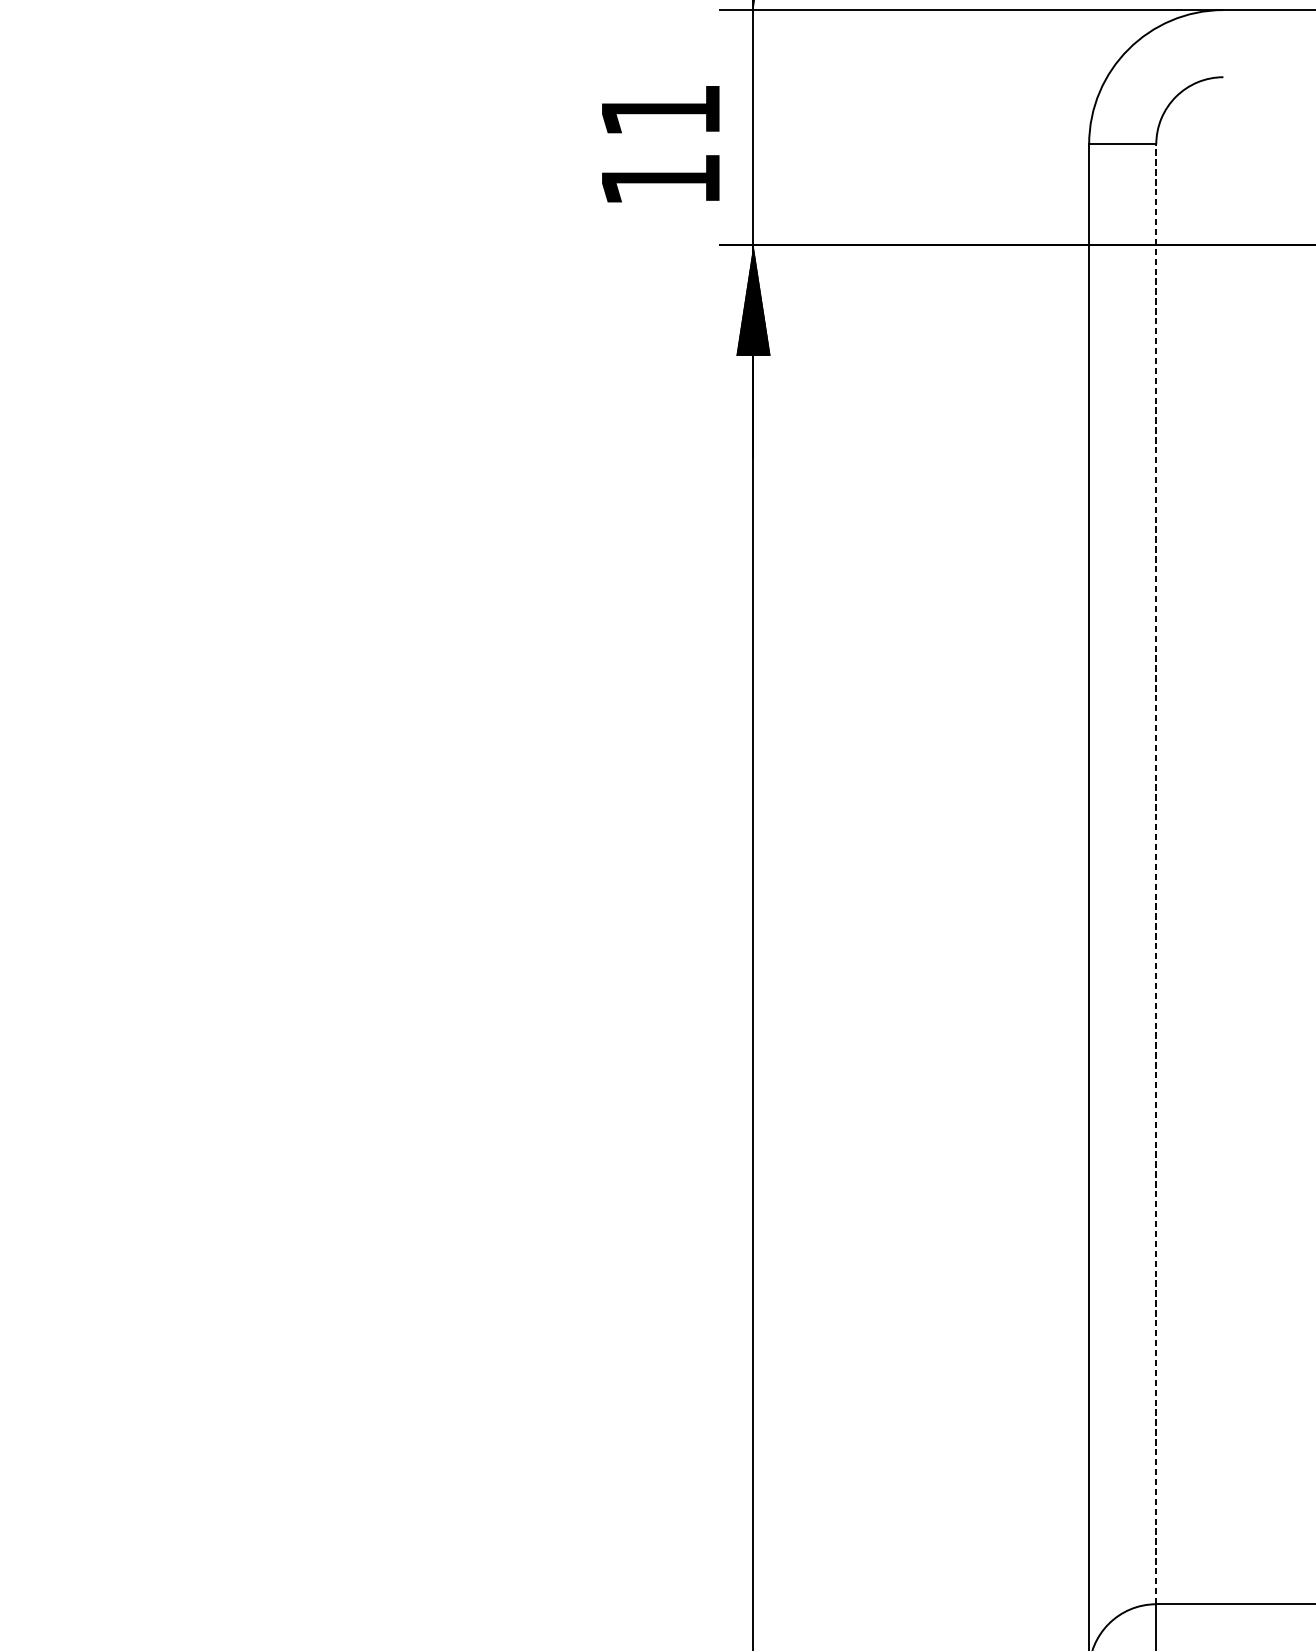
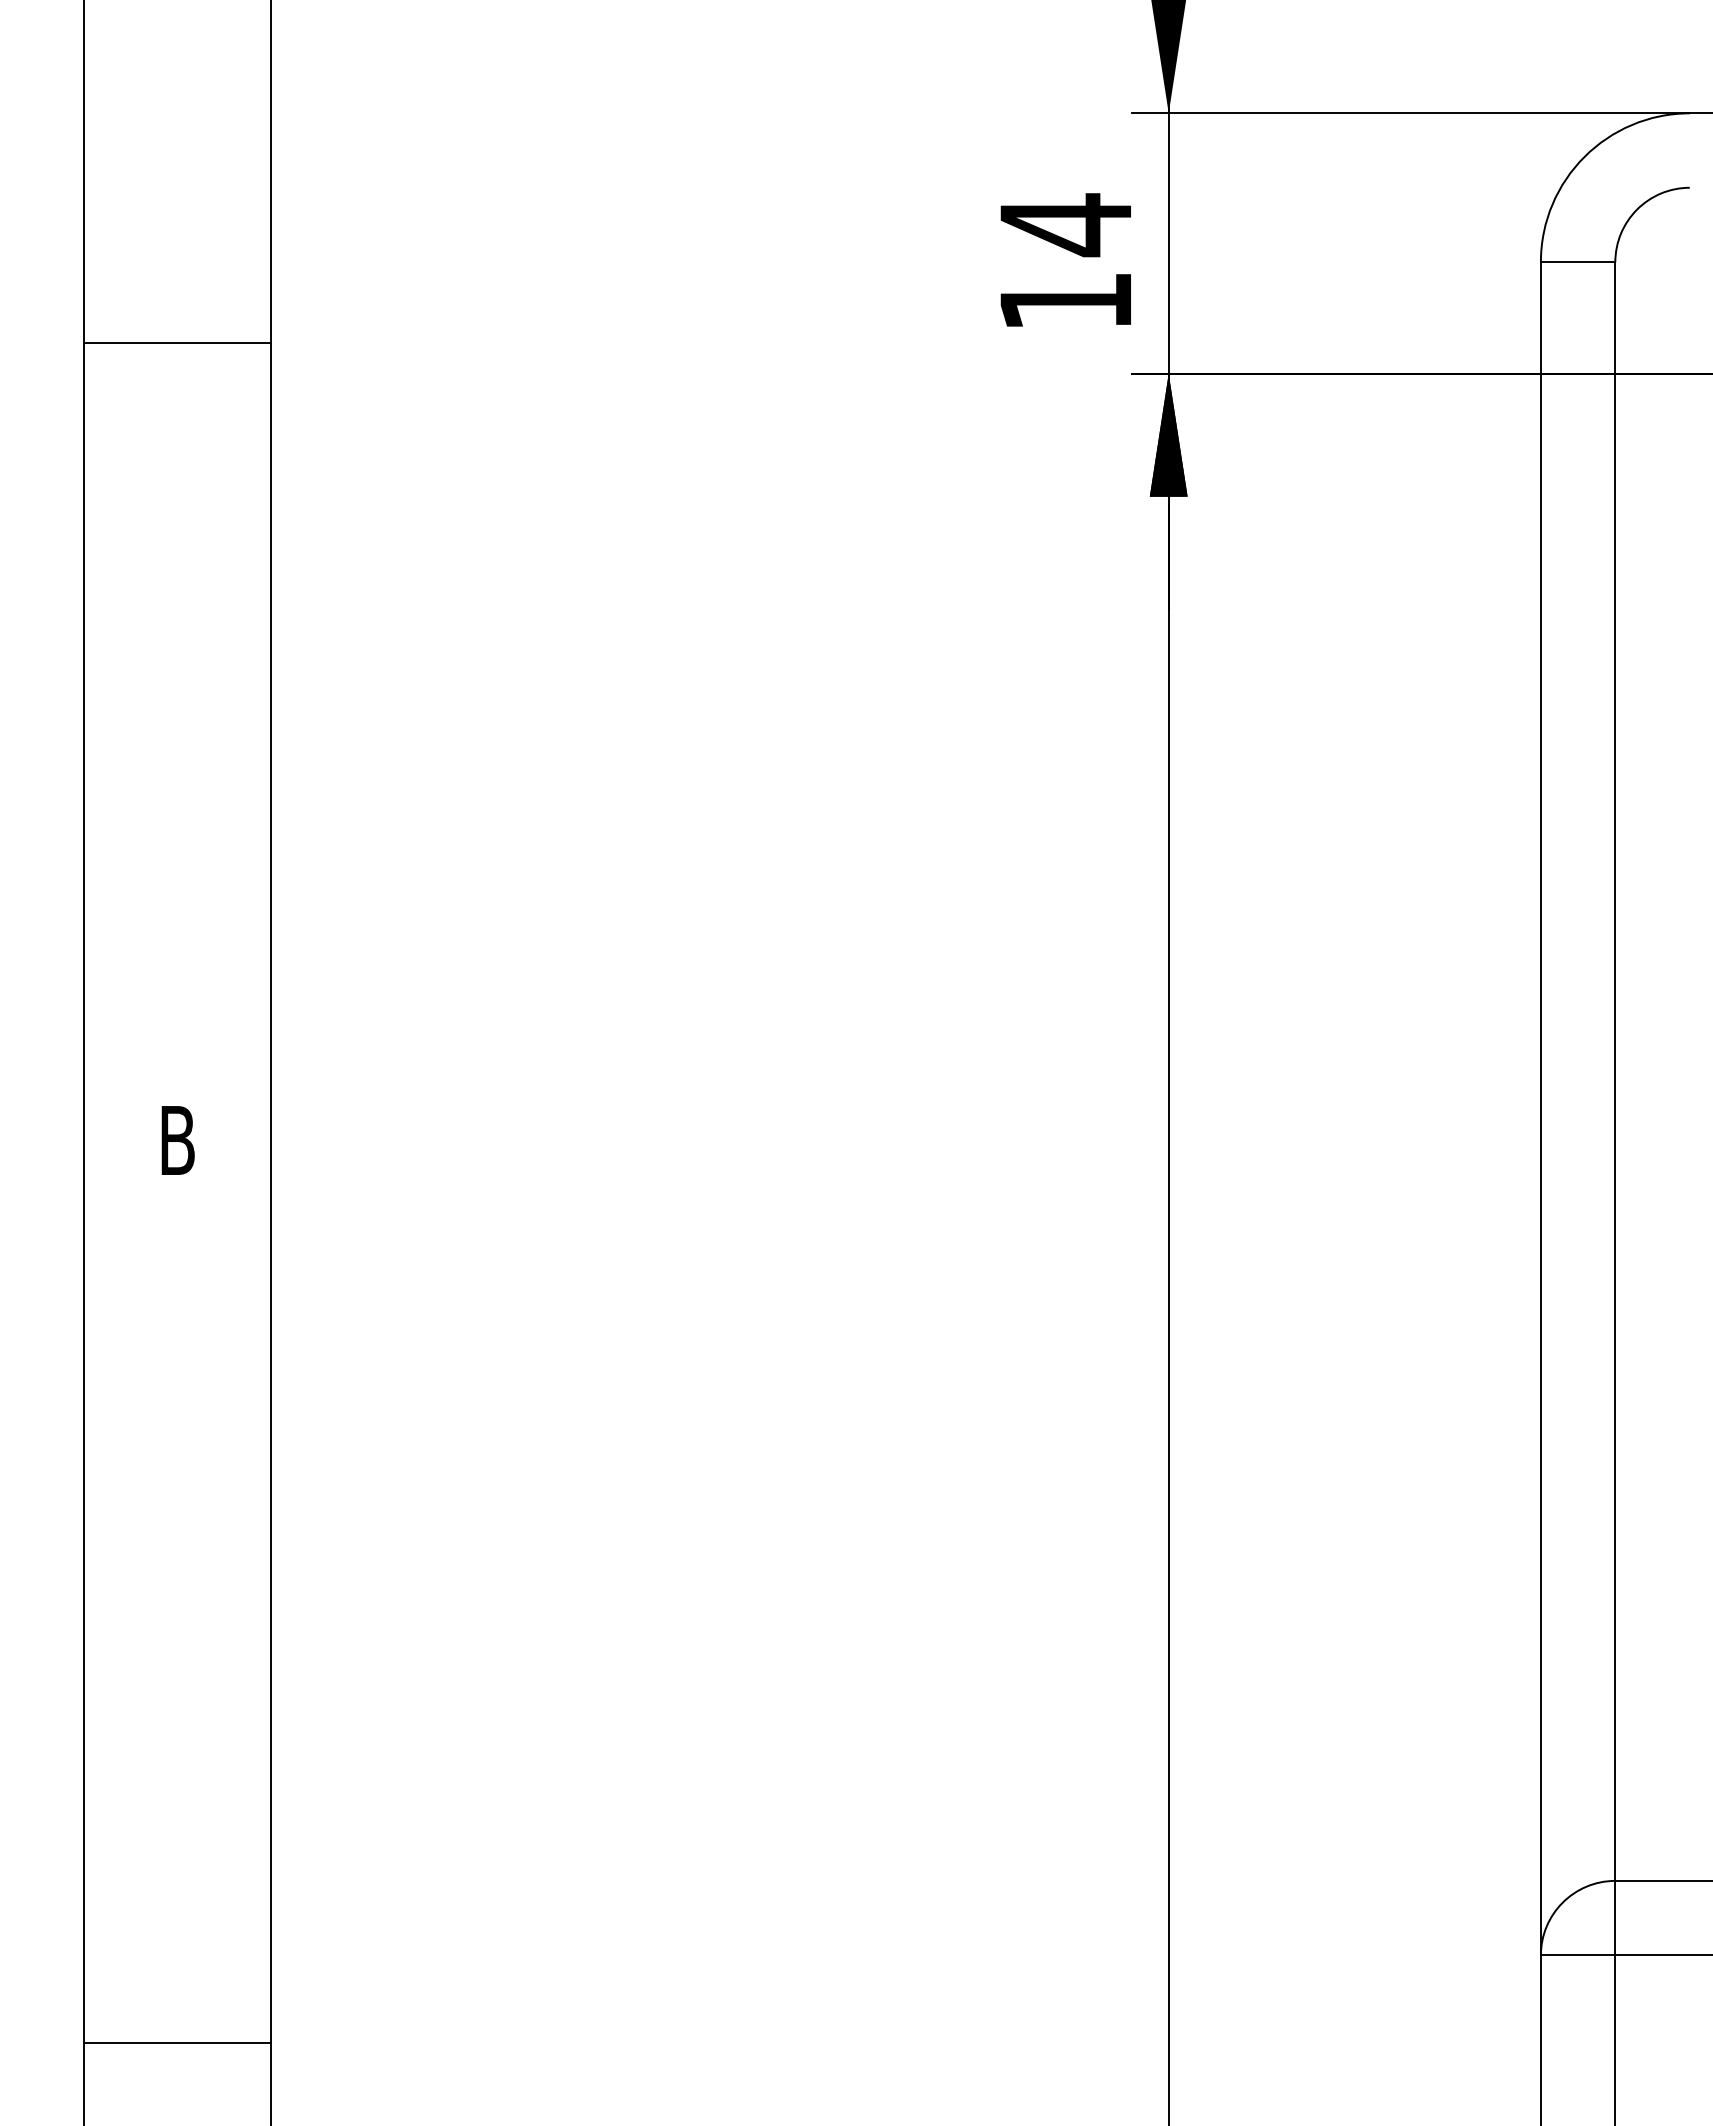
text: (660, 111) -> (1065, 225), 11 -> 14
line: (1156, 874) -> (1615, 1071), dashed -> solid

